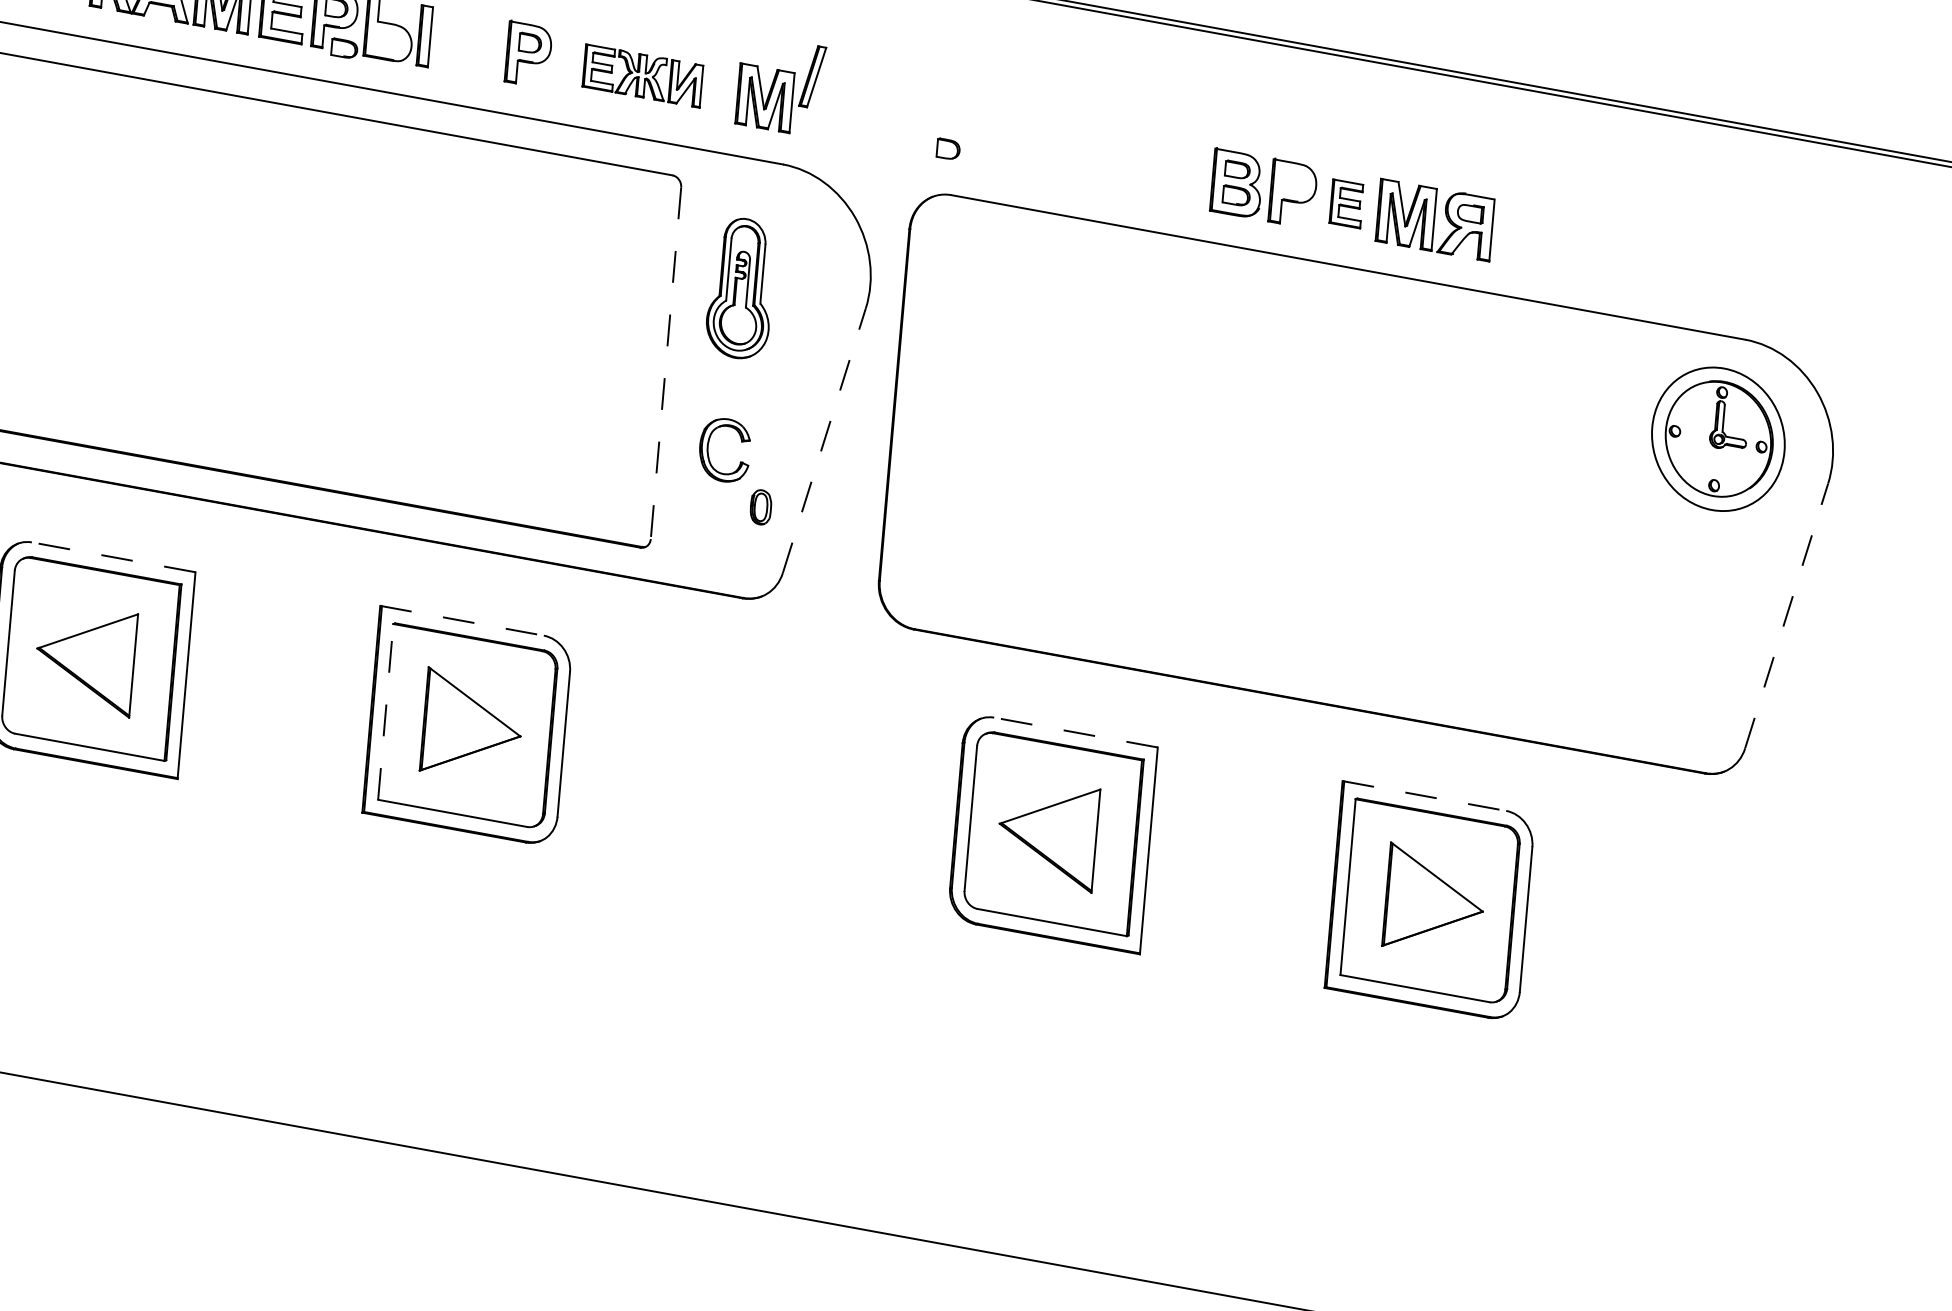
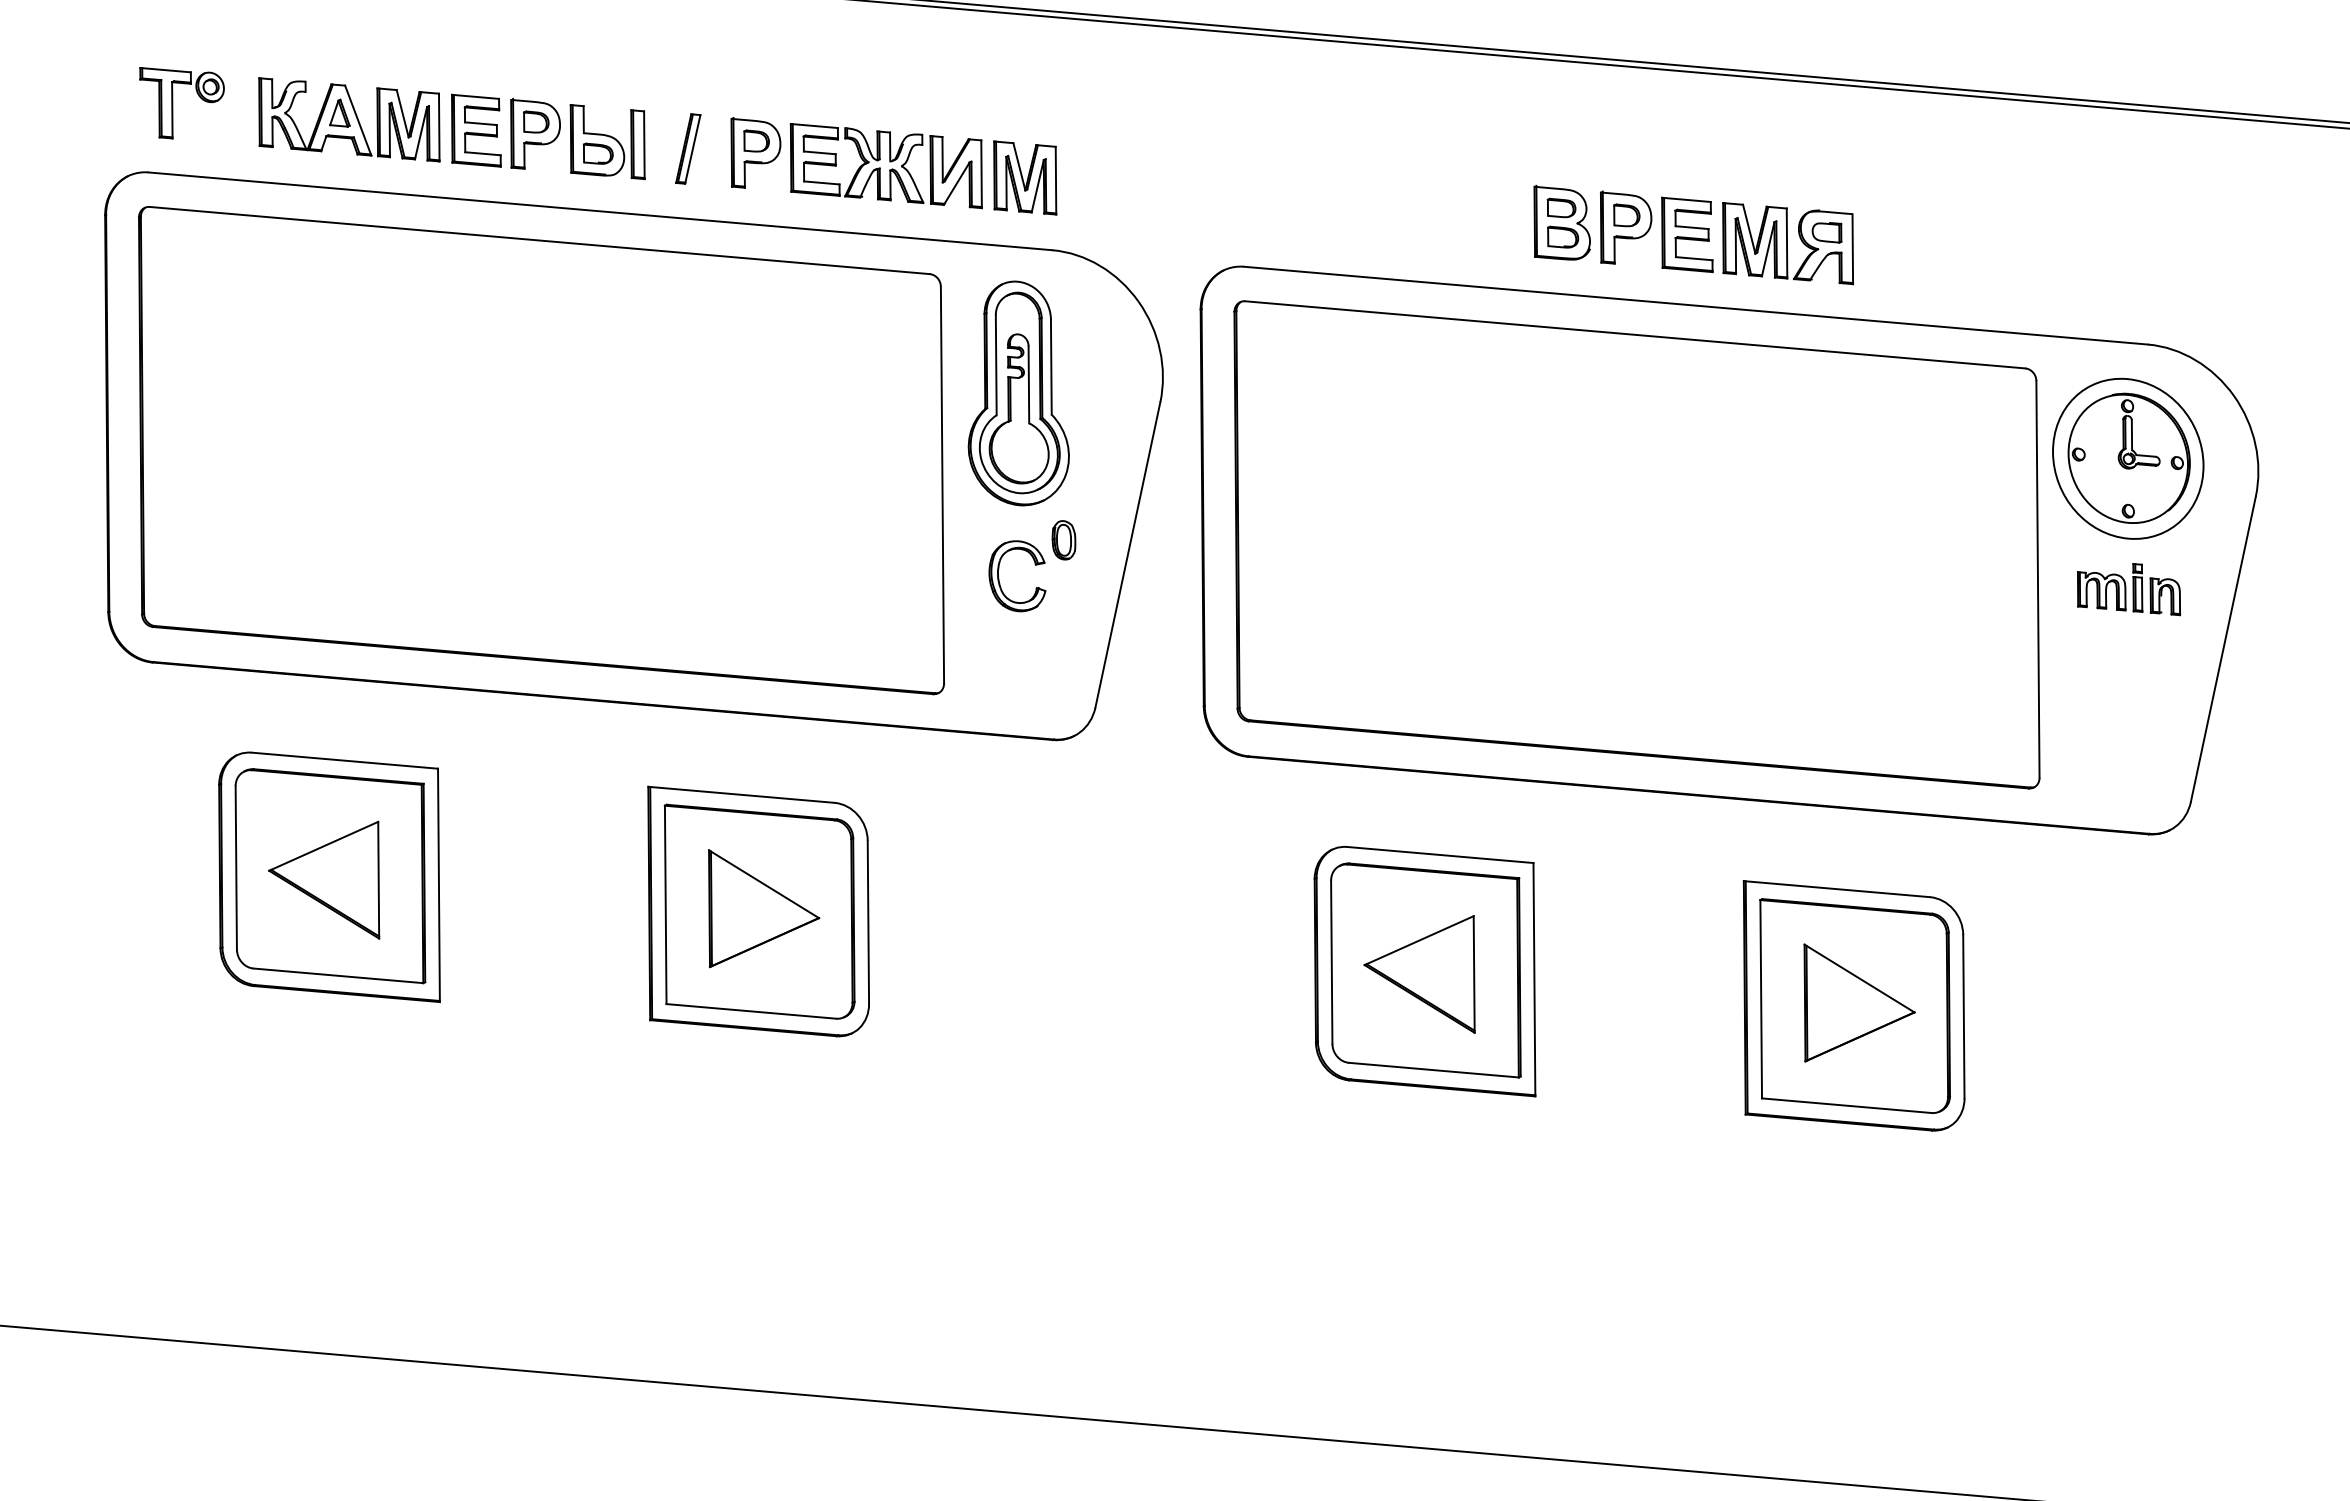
part: (343, 48) -> (597, 153), moved
part: (642, 76) -> (885, 166), size x1.43
part: (812, 76) -> (688, 148), moved
part: (948, 149) -> (1626, 215), moved
part: (1346, 203) -> (1687, 234), size x1.43
part: (741, 288) -> (1018, 393), size x1.43
line: (665, 363) -> (942, 485), dashed -> solid
line: (824, 440) -> (1127, 554), dashed -> solid
part: (1275, 473) -> (1636, 544), added
part: (760, 507) -> (1063, 540), moved
part: (1708, 555) -> (2129, 589), added
line: (113, 557) -> (344, 760), dashed -> solid
line: (1786, 616) -> (2223, 649), dashed -> solid
line: (462, 620) -> (741, 794), dashed -> solid
line: (385, 711) -> (665, 904), dashed -> solid
line: (1075, 732) -> (1439, 854), dashed -> solid
line: (1424, 796) -> (1837, 889), dashed -> solid

